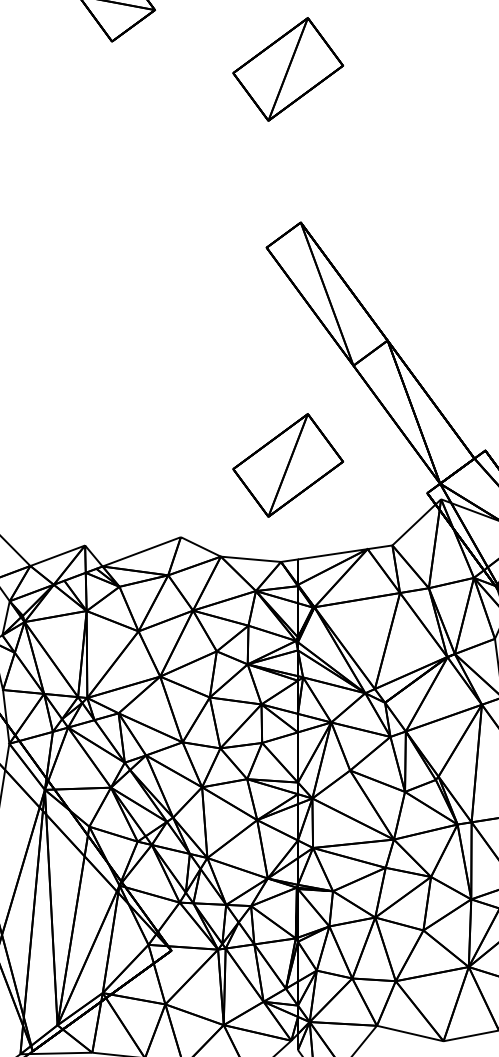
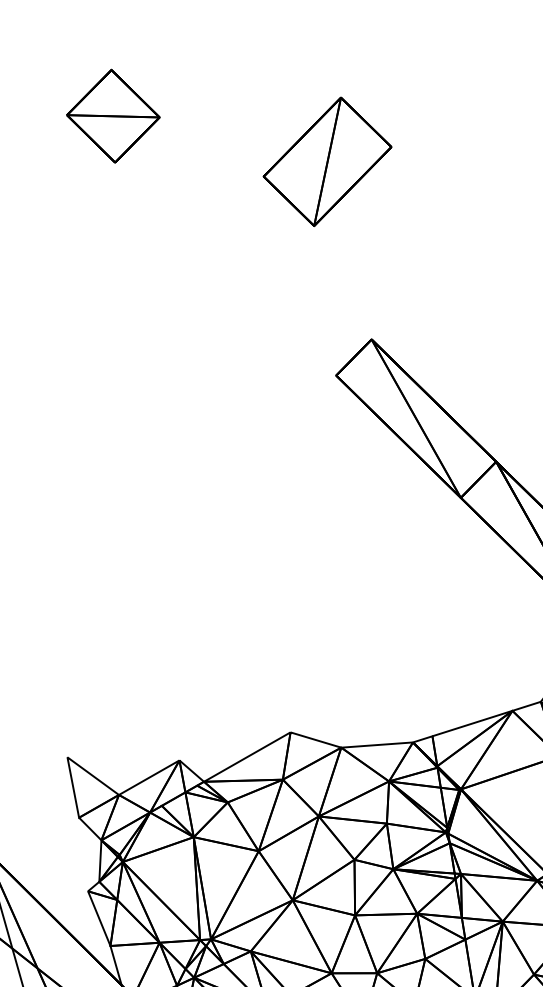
part: (288, 465) -> (403, 627), removed

